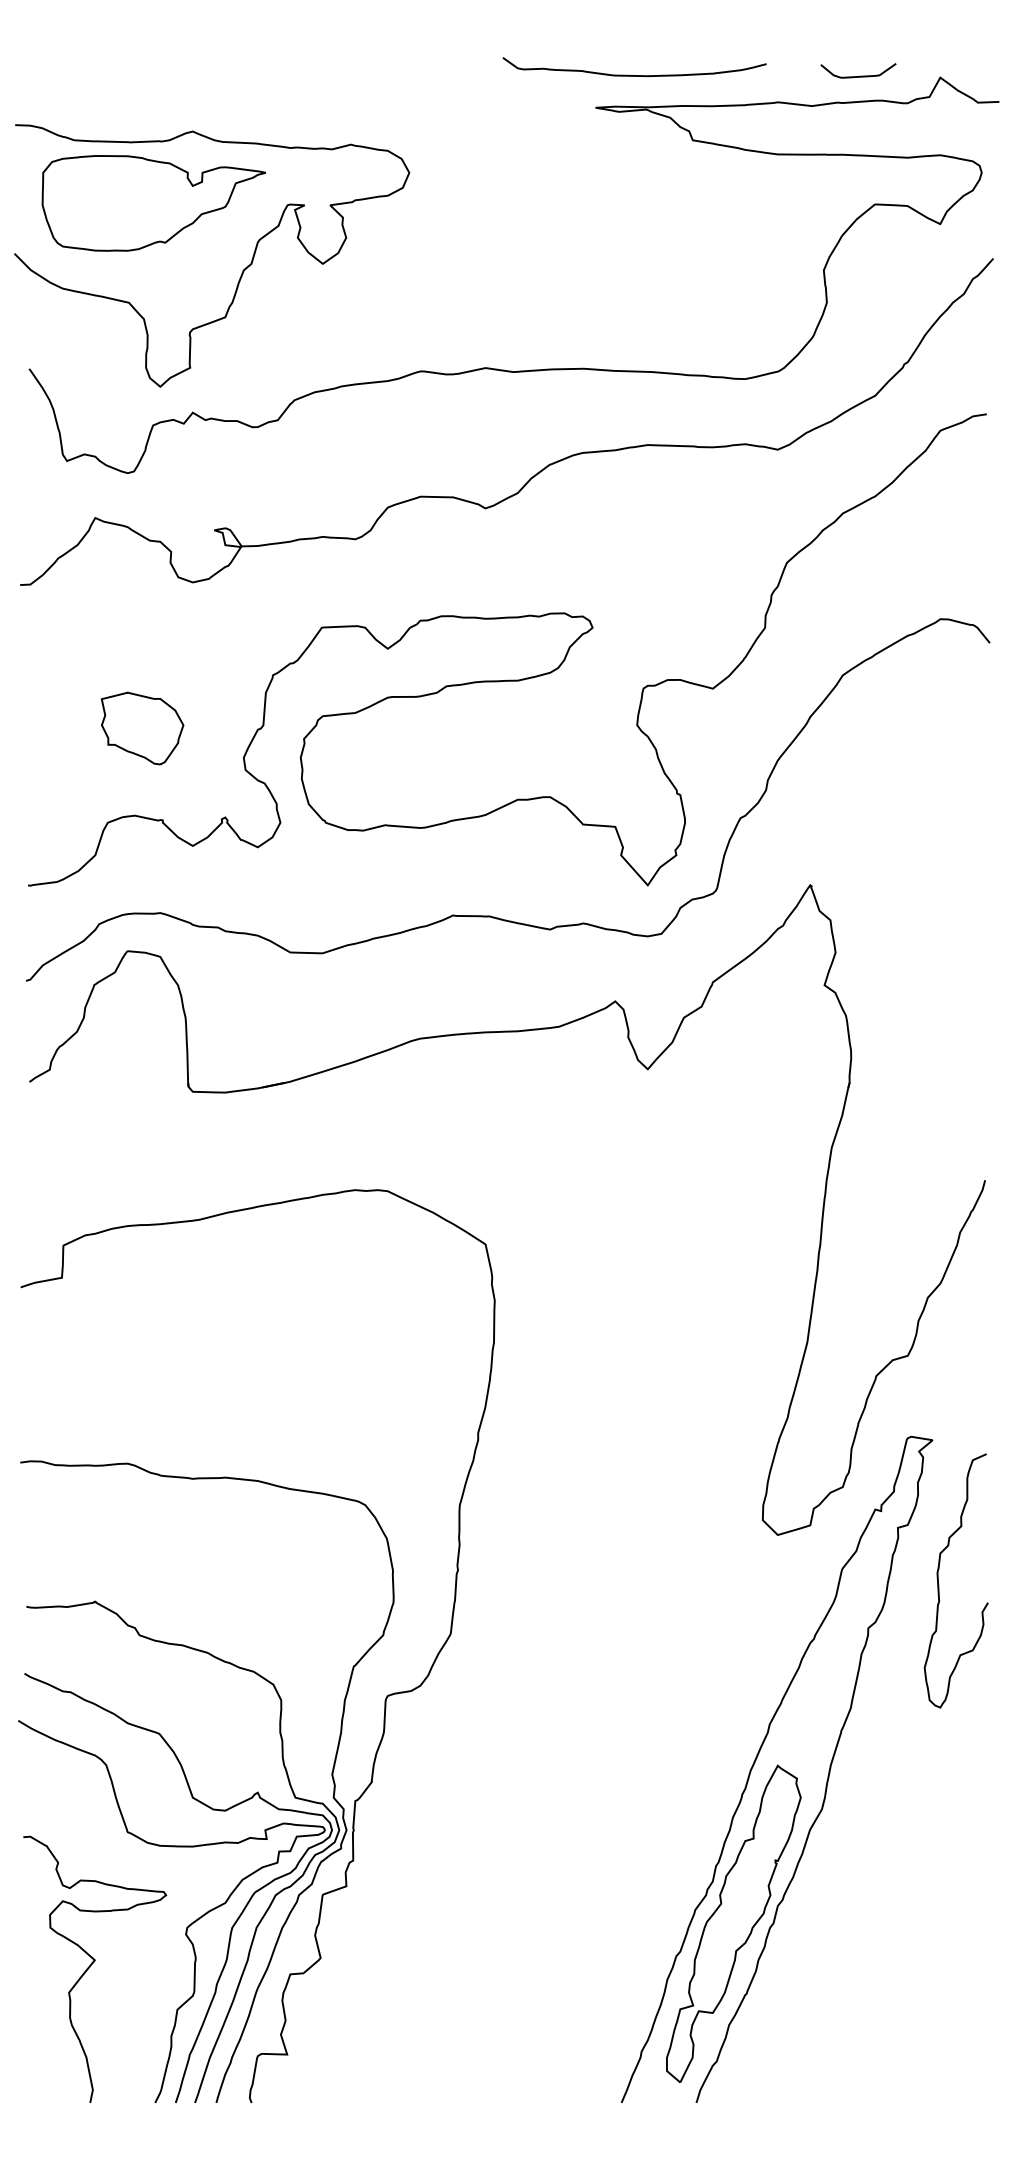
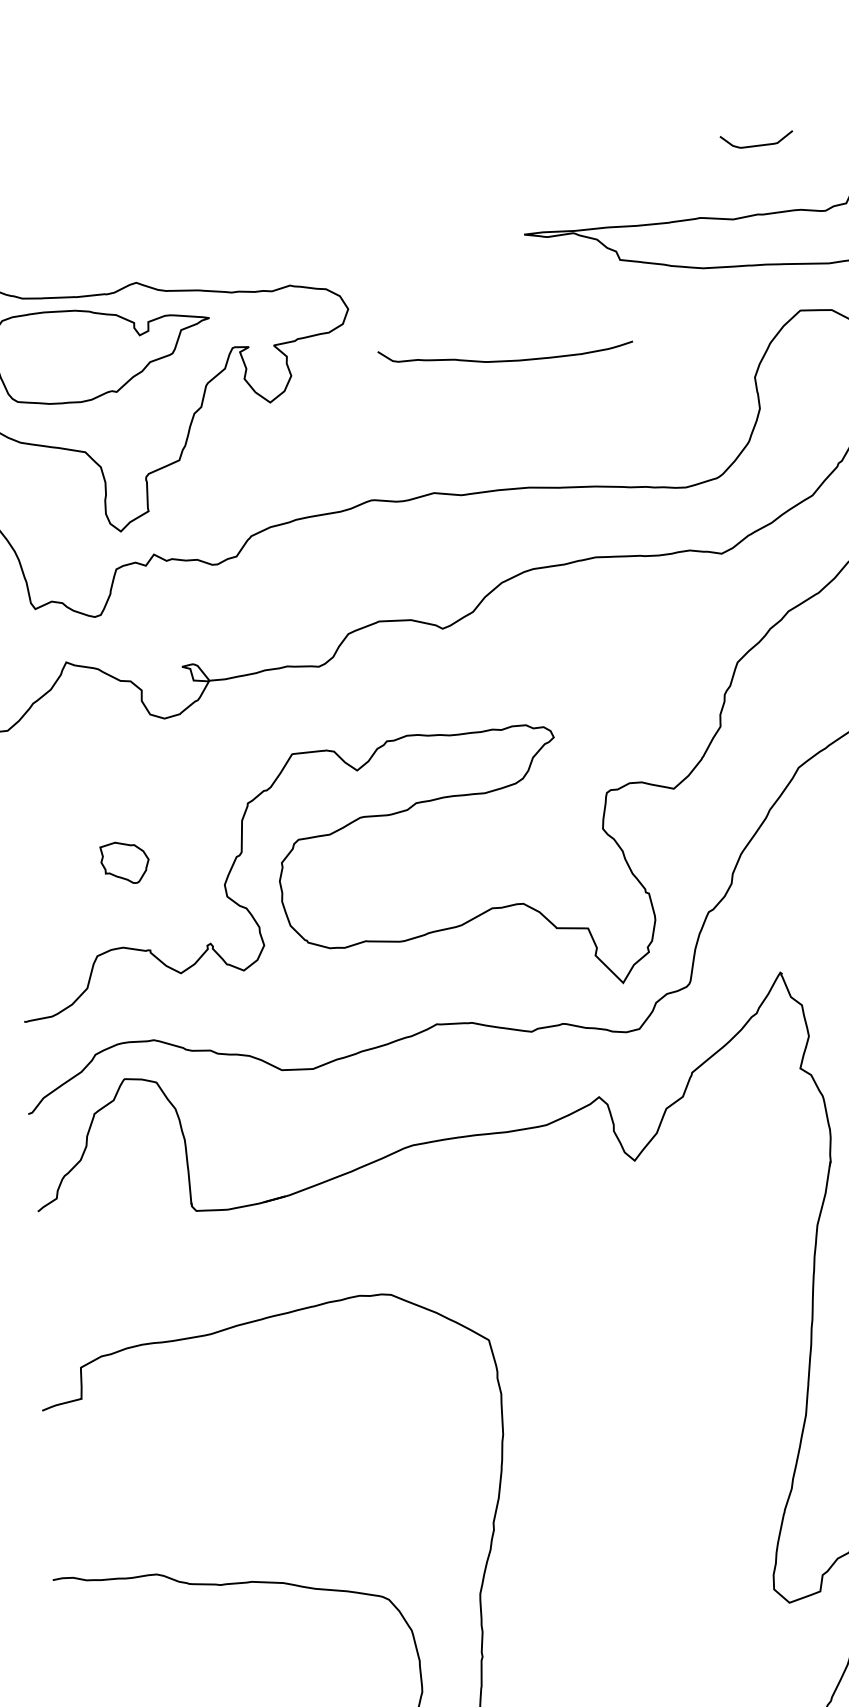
curve: (634, 75) -> (506, 360), moved
curve: (859, 75) -> (758, 144), moved
part: (142, 728) -> (125, 862), size x0.6

